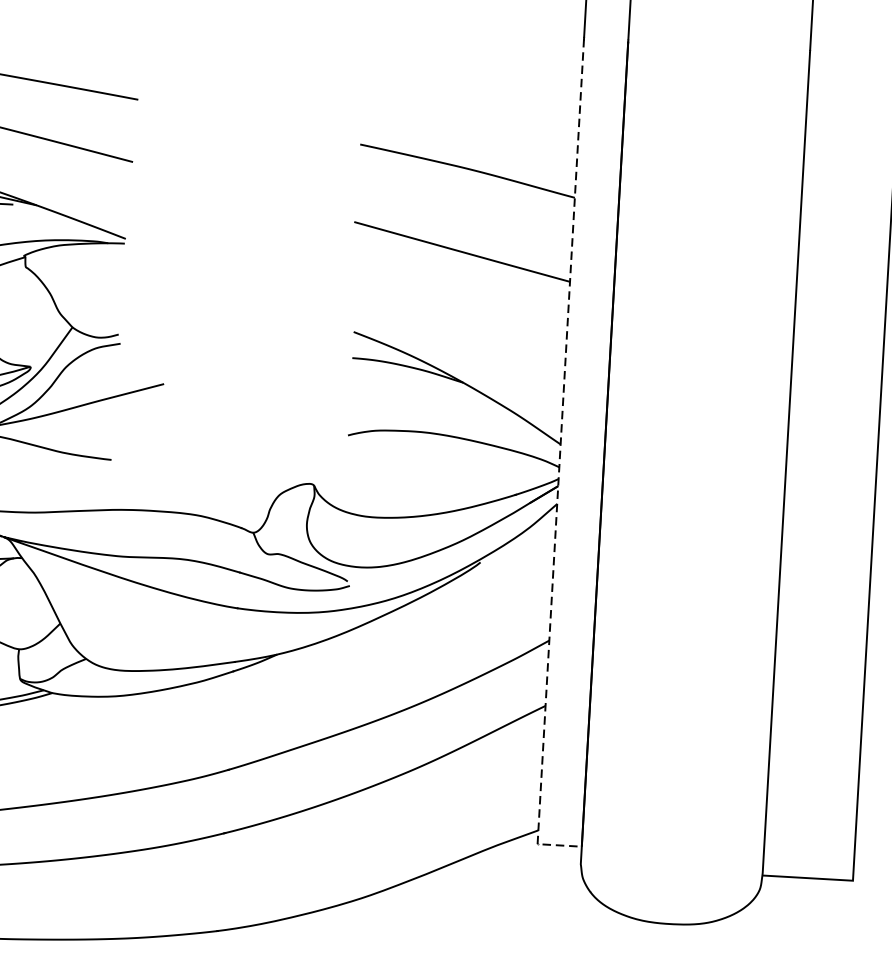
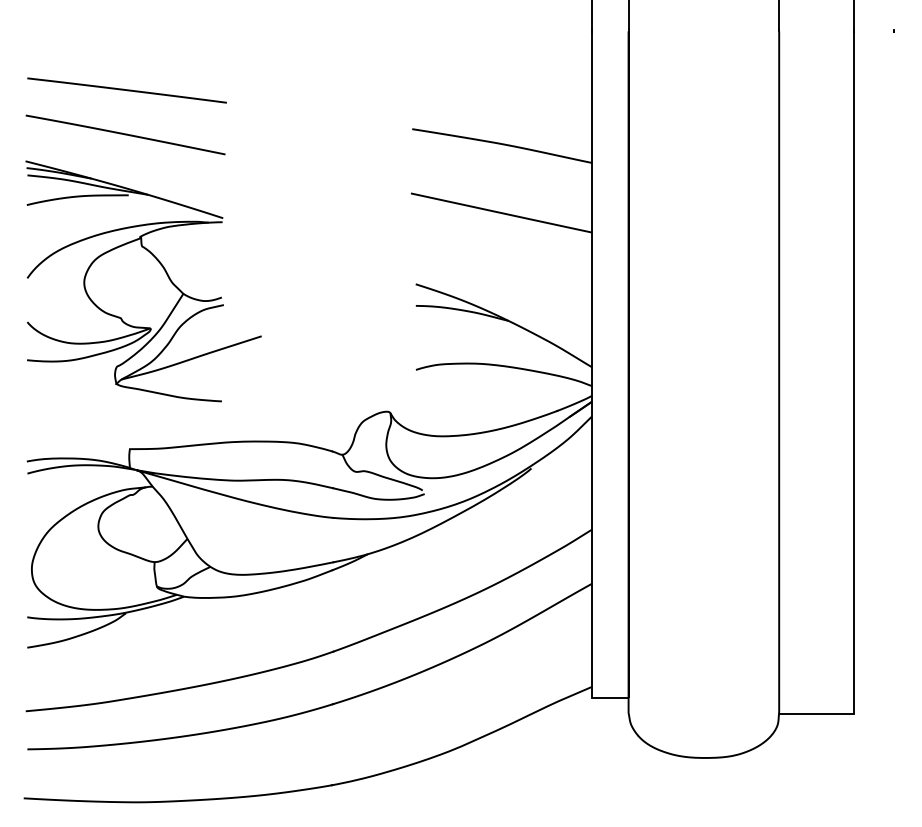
line: (558, 465) -> (591, 384), dashed -> solid

